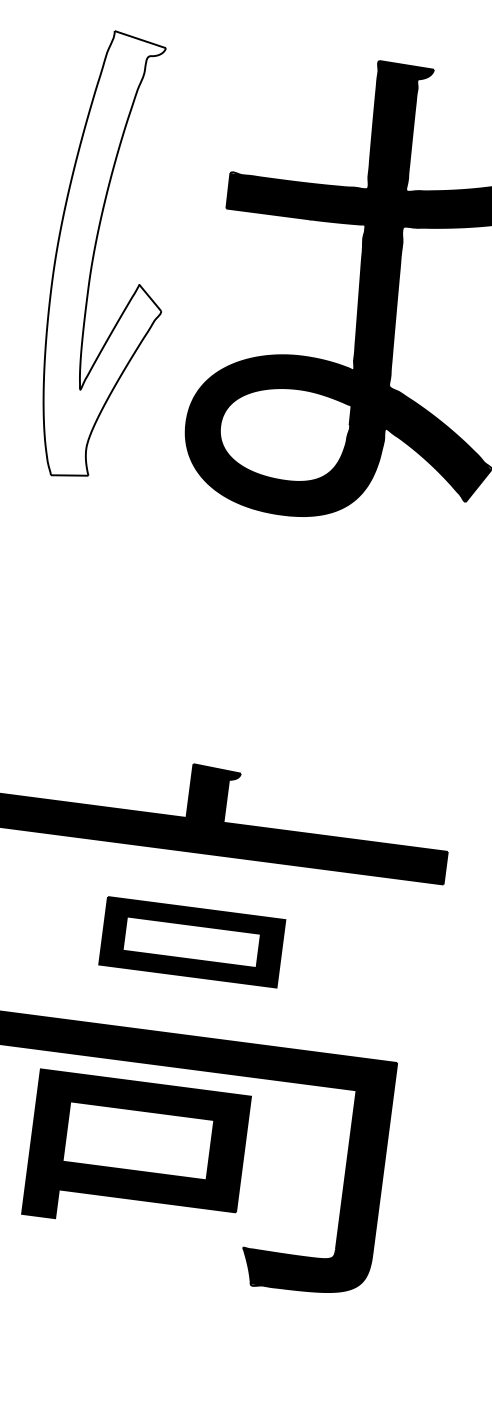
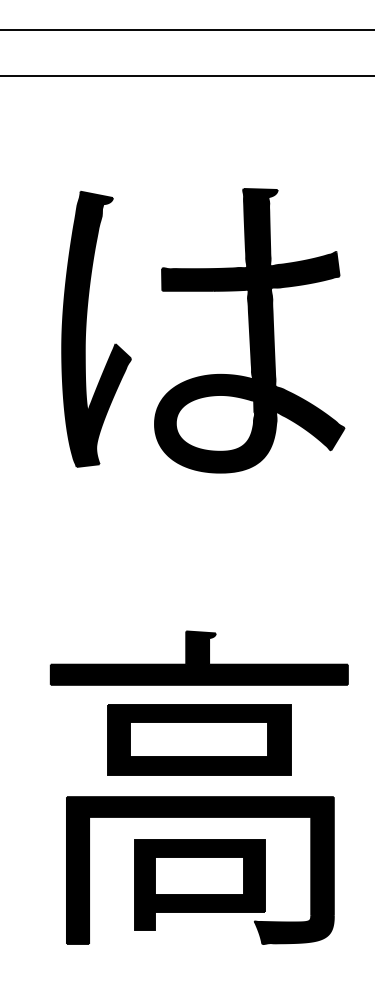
fill: (111, 255) -> (96, 328), added
part: (192, 941) -> (199, 739), size x1.67
part: (136, 1154) -> (199, 884), moved

